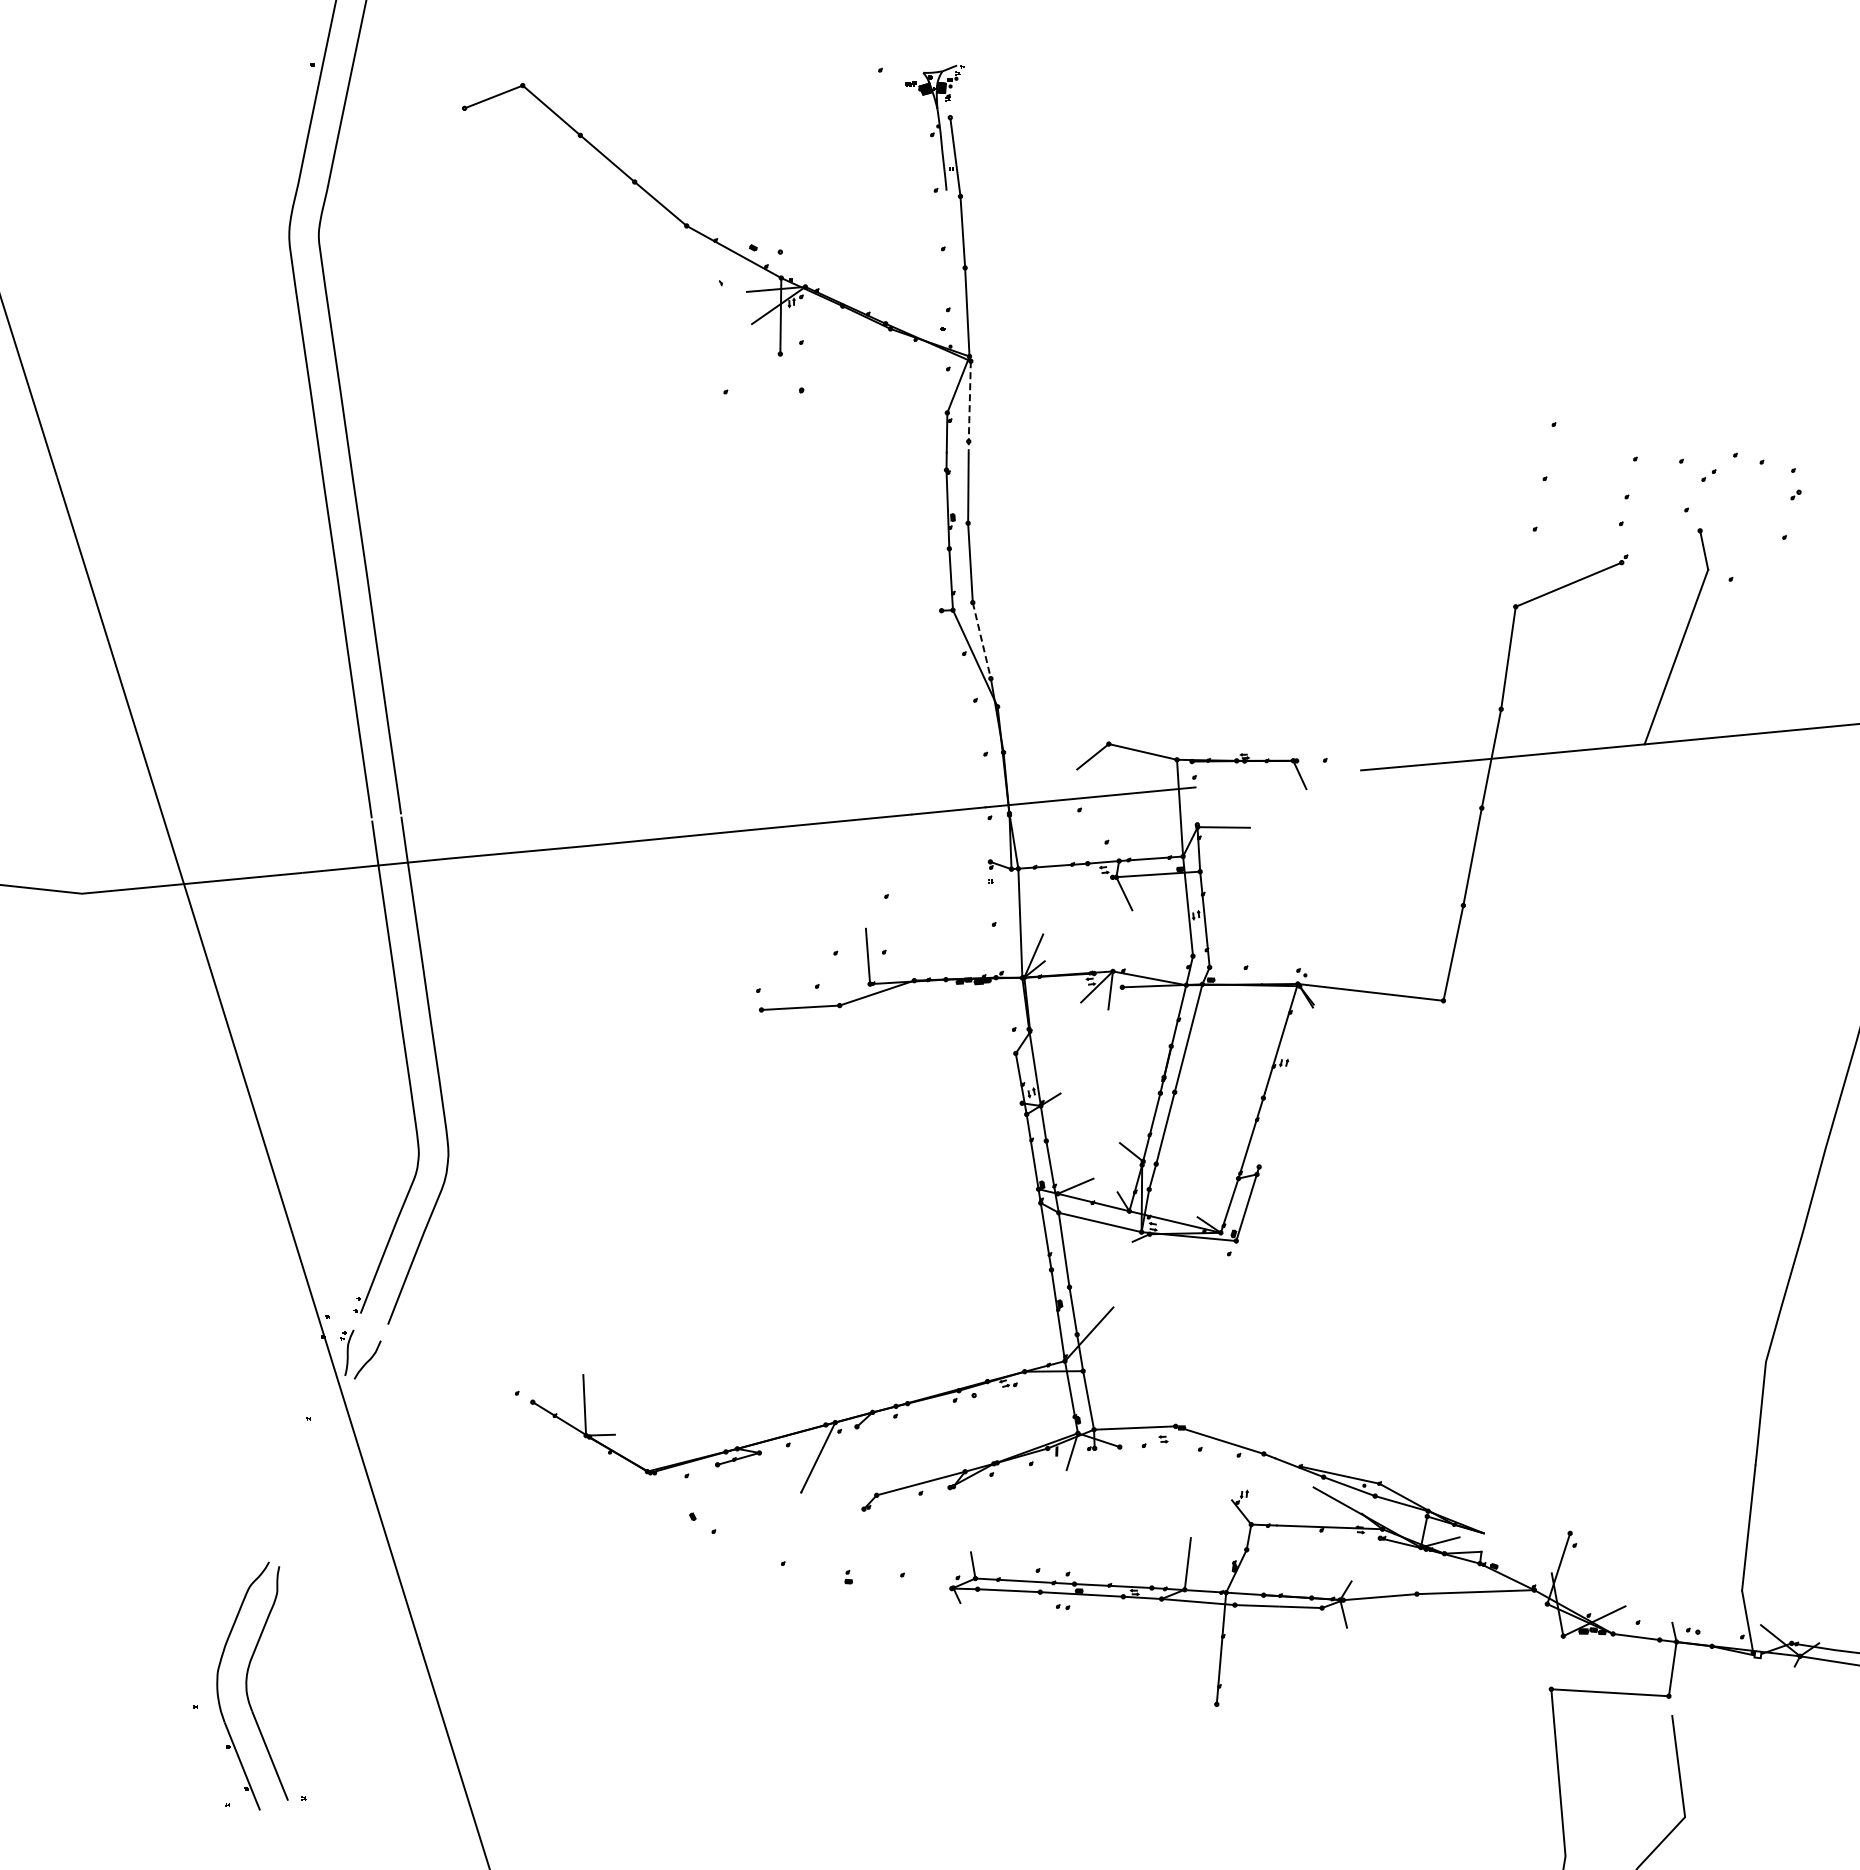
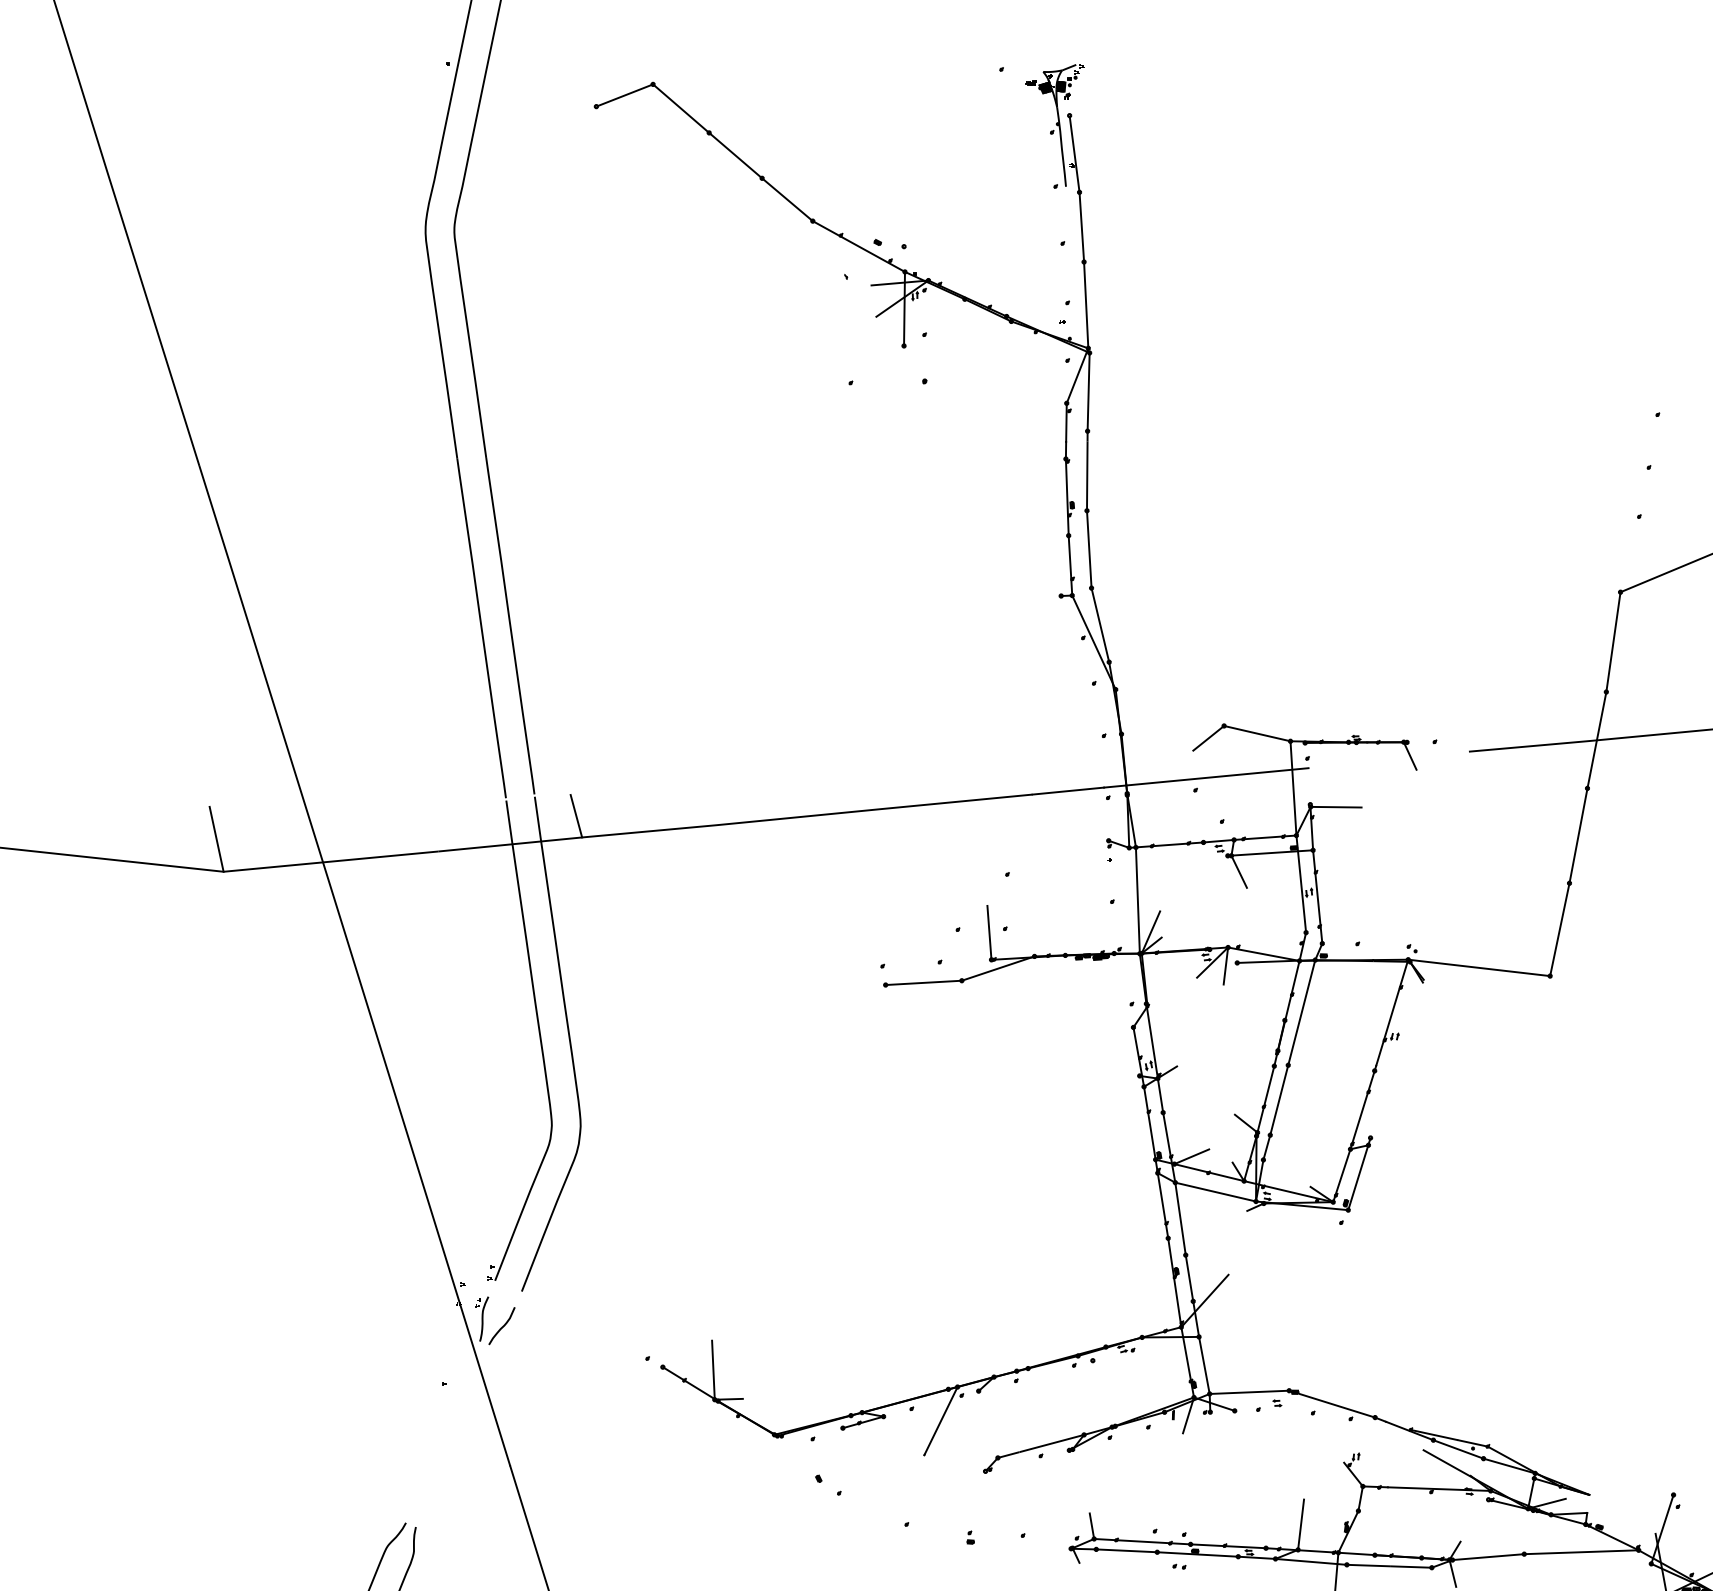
line: (969, 407) -> (1088, 398), dashed -> solid
line: (981, 641) -> (1100, 626), dashed -> solid
line: (443, 836) -> (575, 816), added
line: (74, 860) -> (216, 839), added

